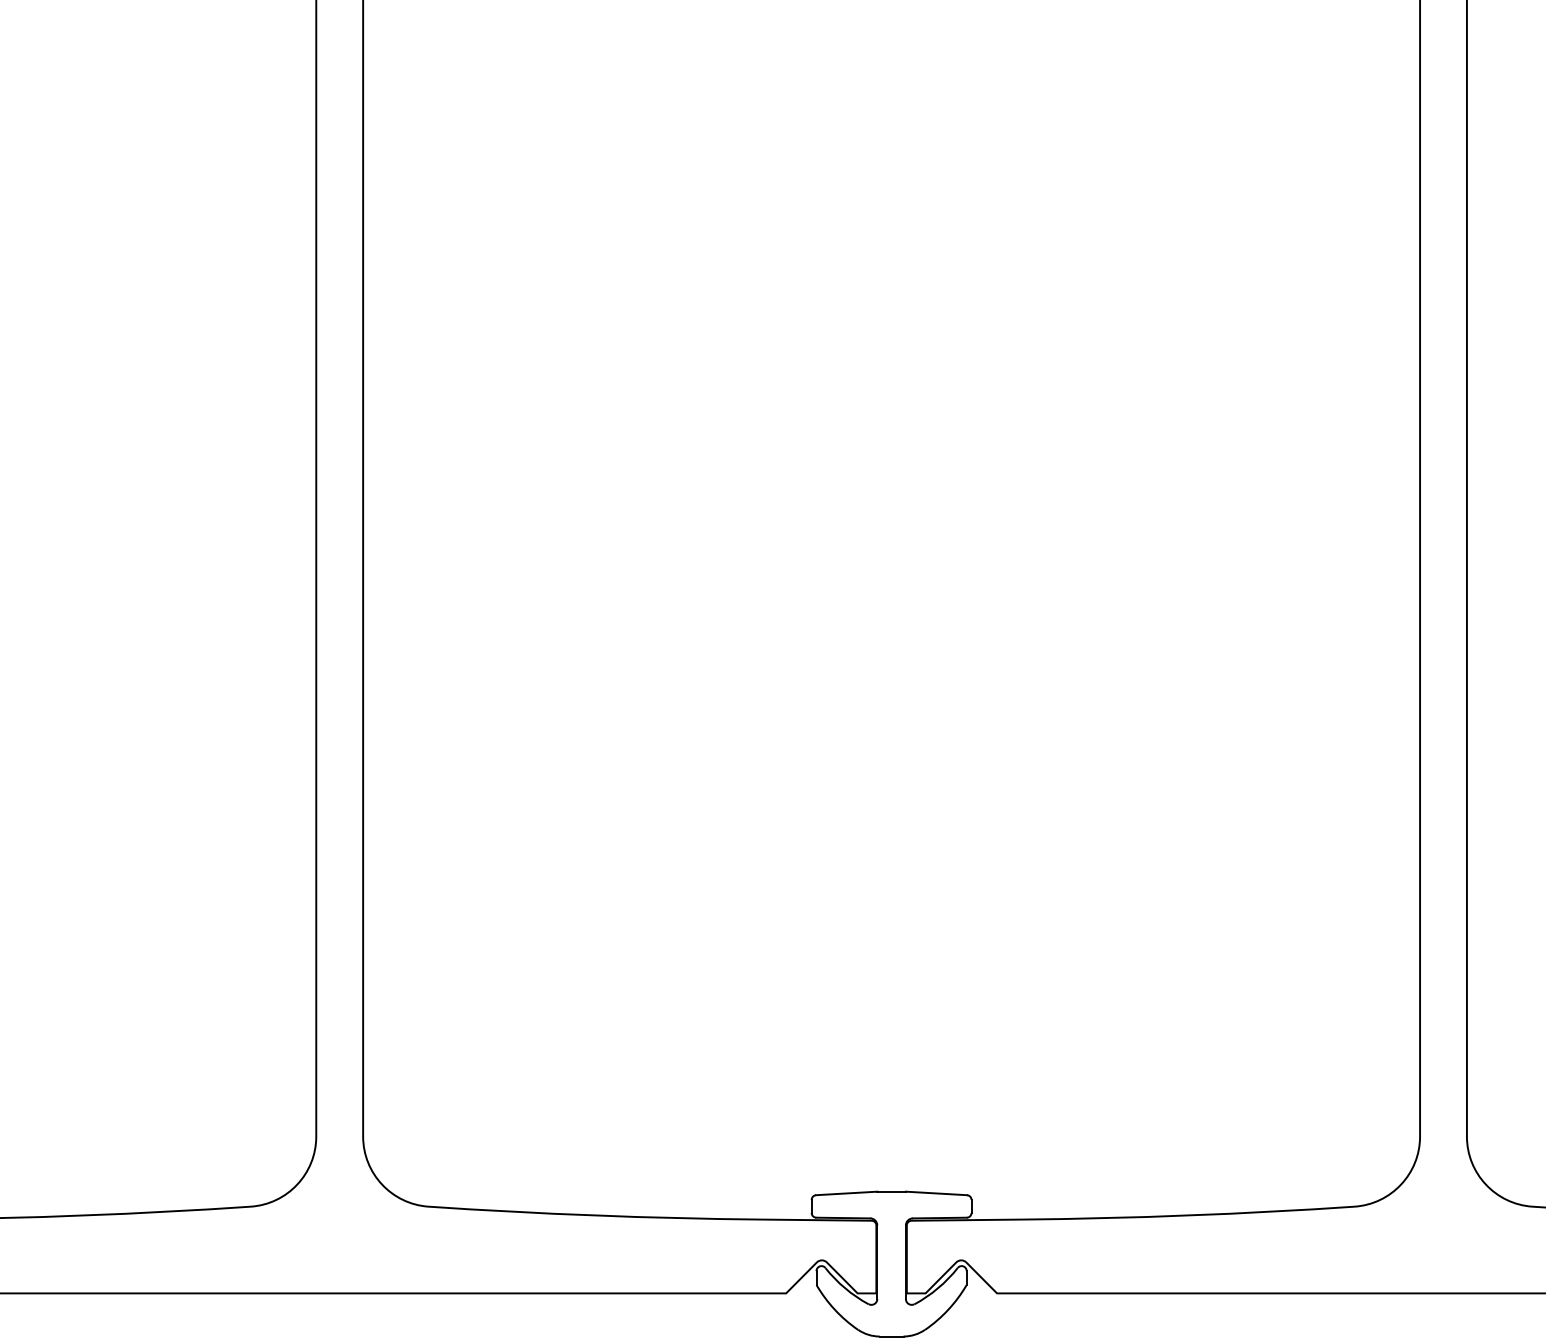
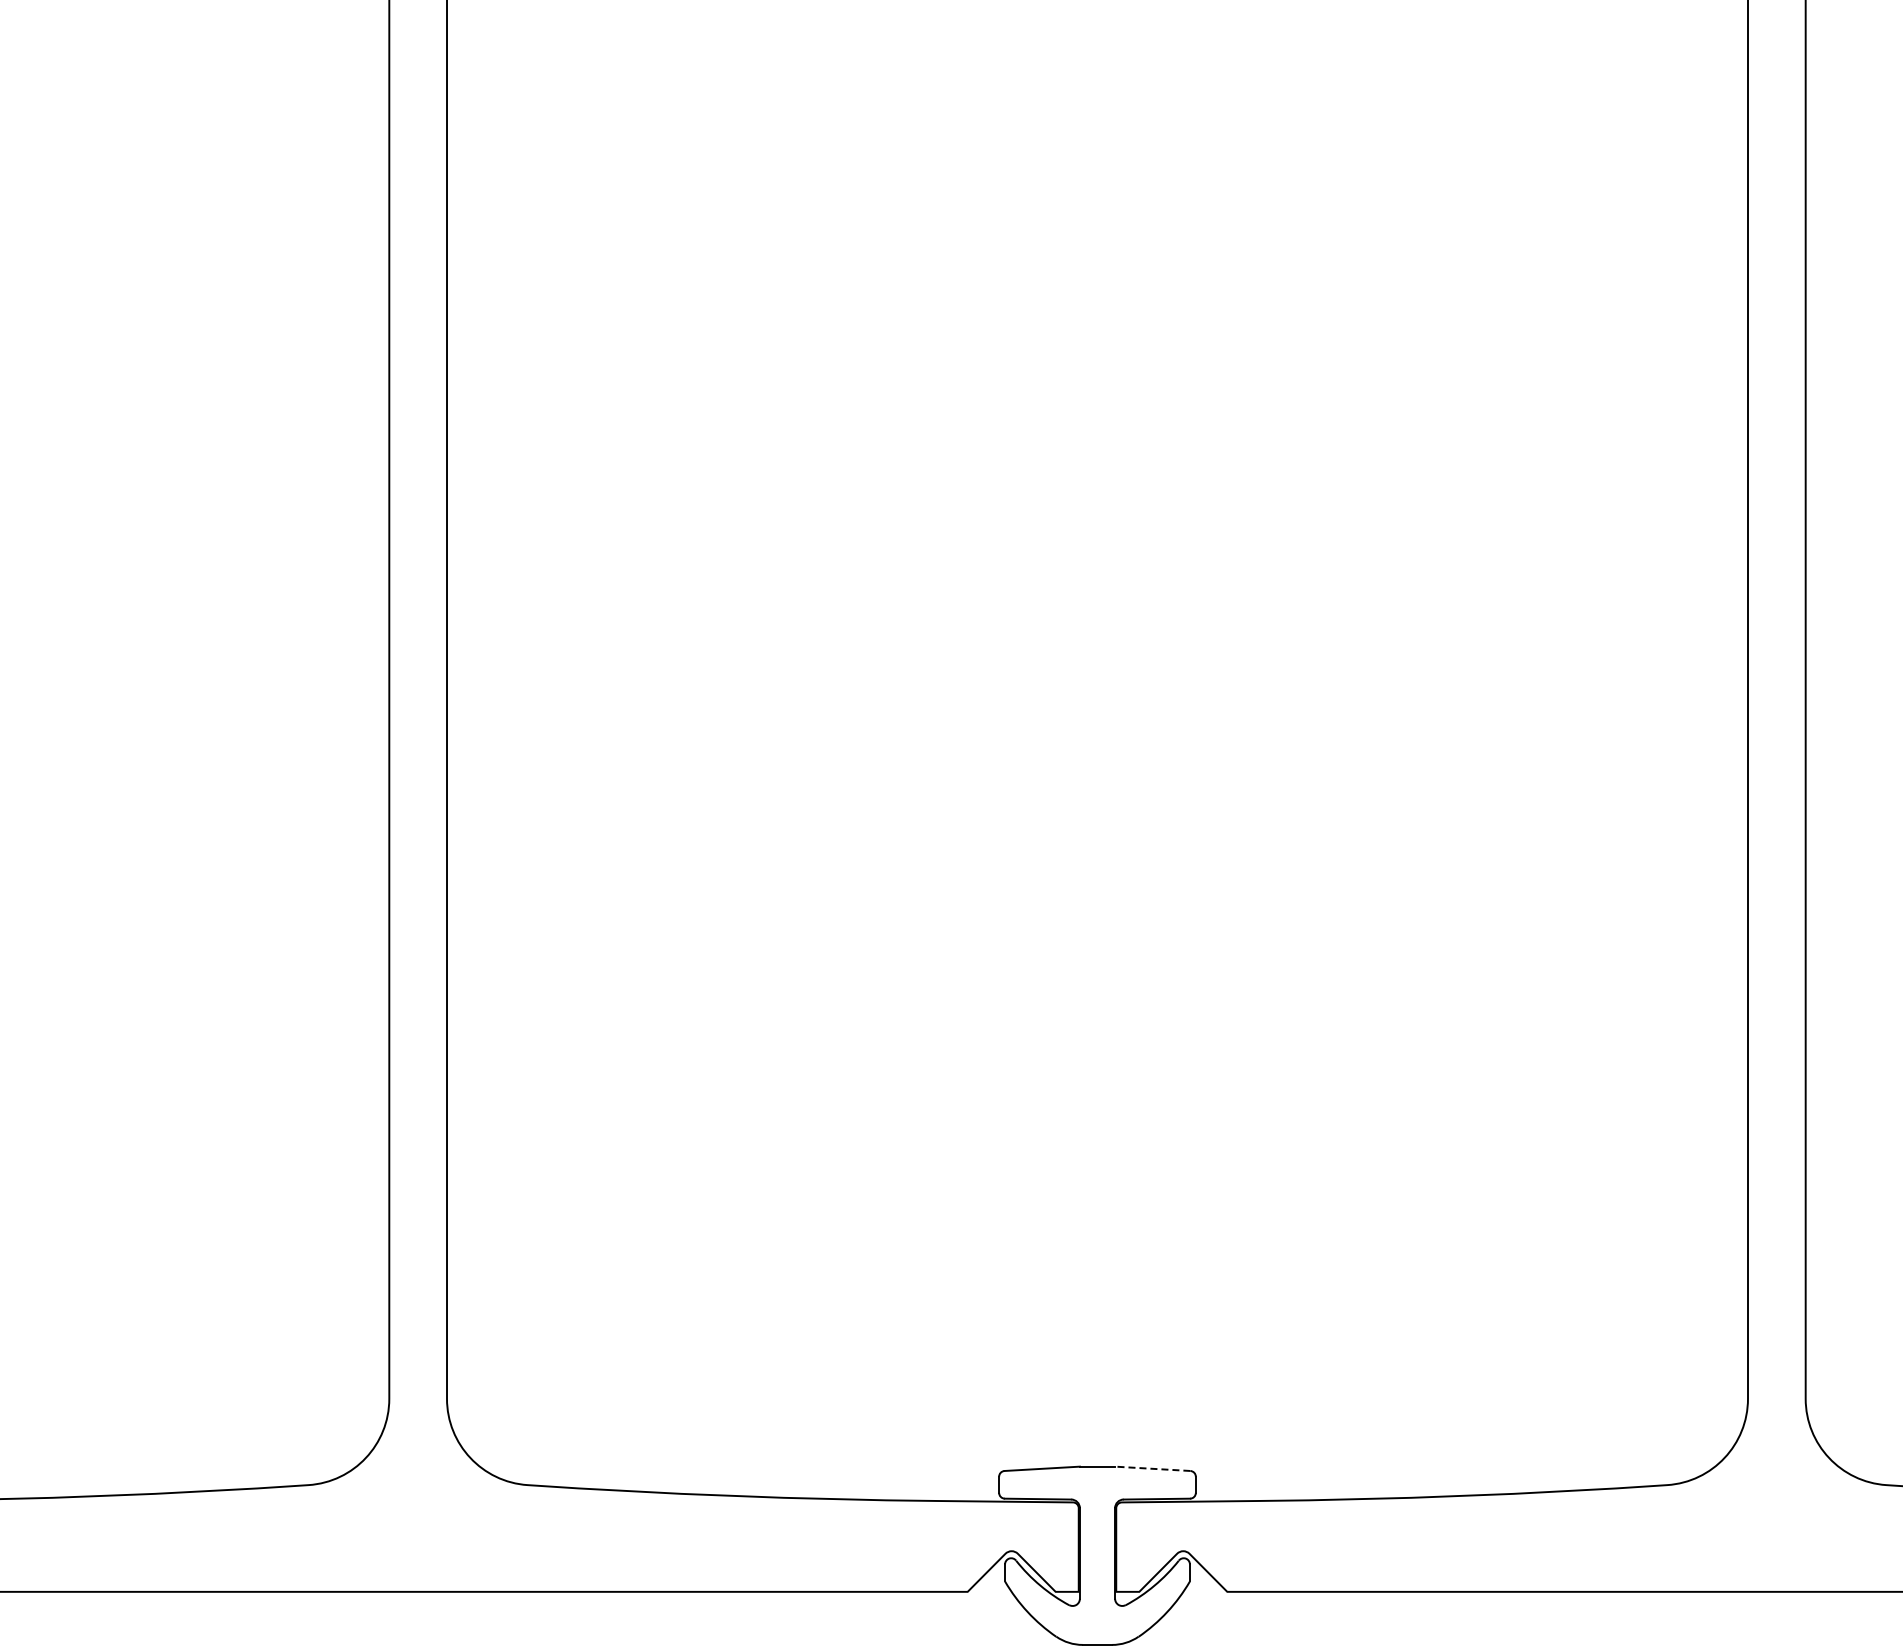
line: (936, 1193) -> (1152, 1468), solid -> dashed

